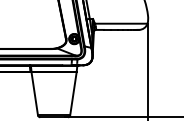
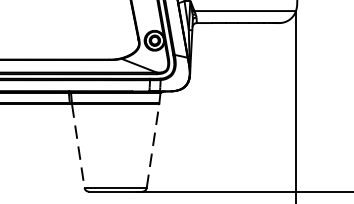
line: (34, 93) -> (77, 145), solid -> dashed
line: (73, 93) -> (153, 145), solid -> dashed

